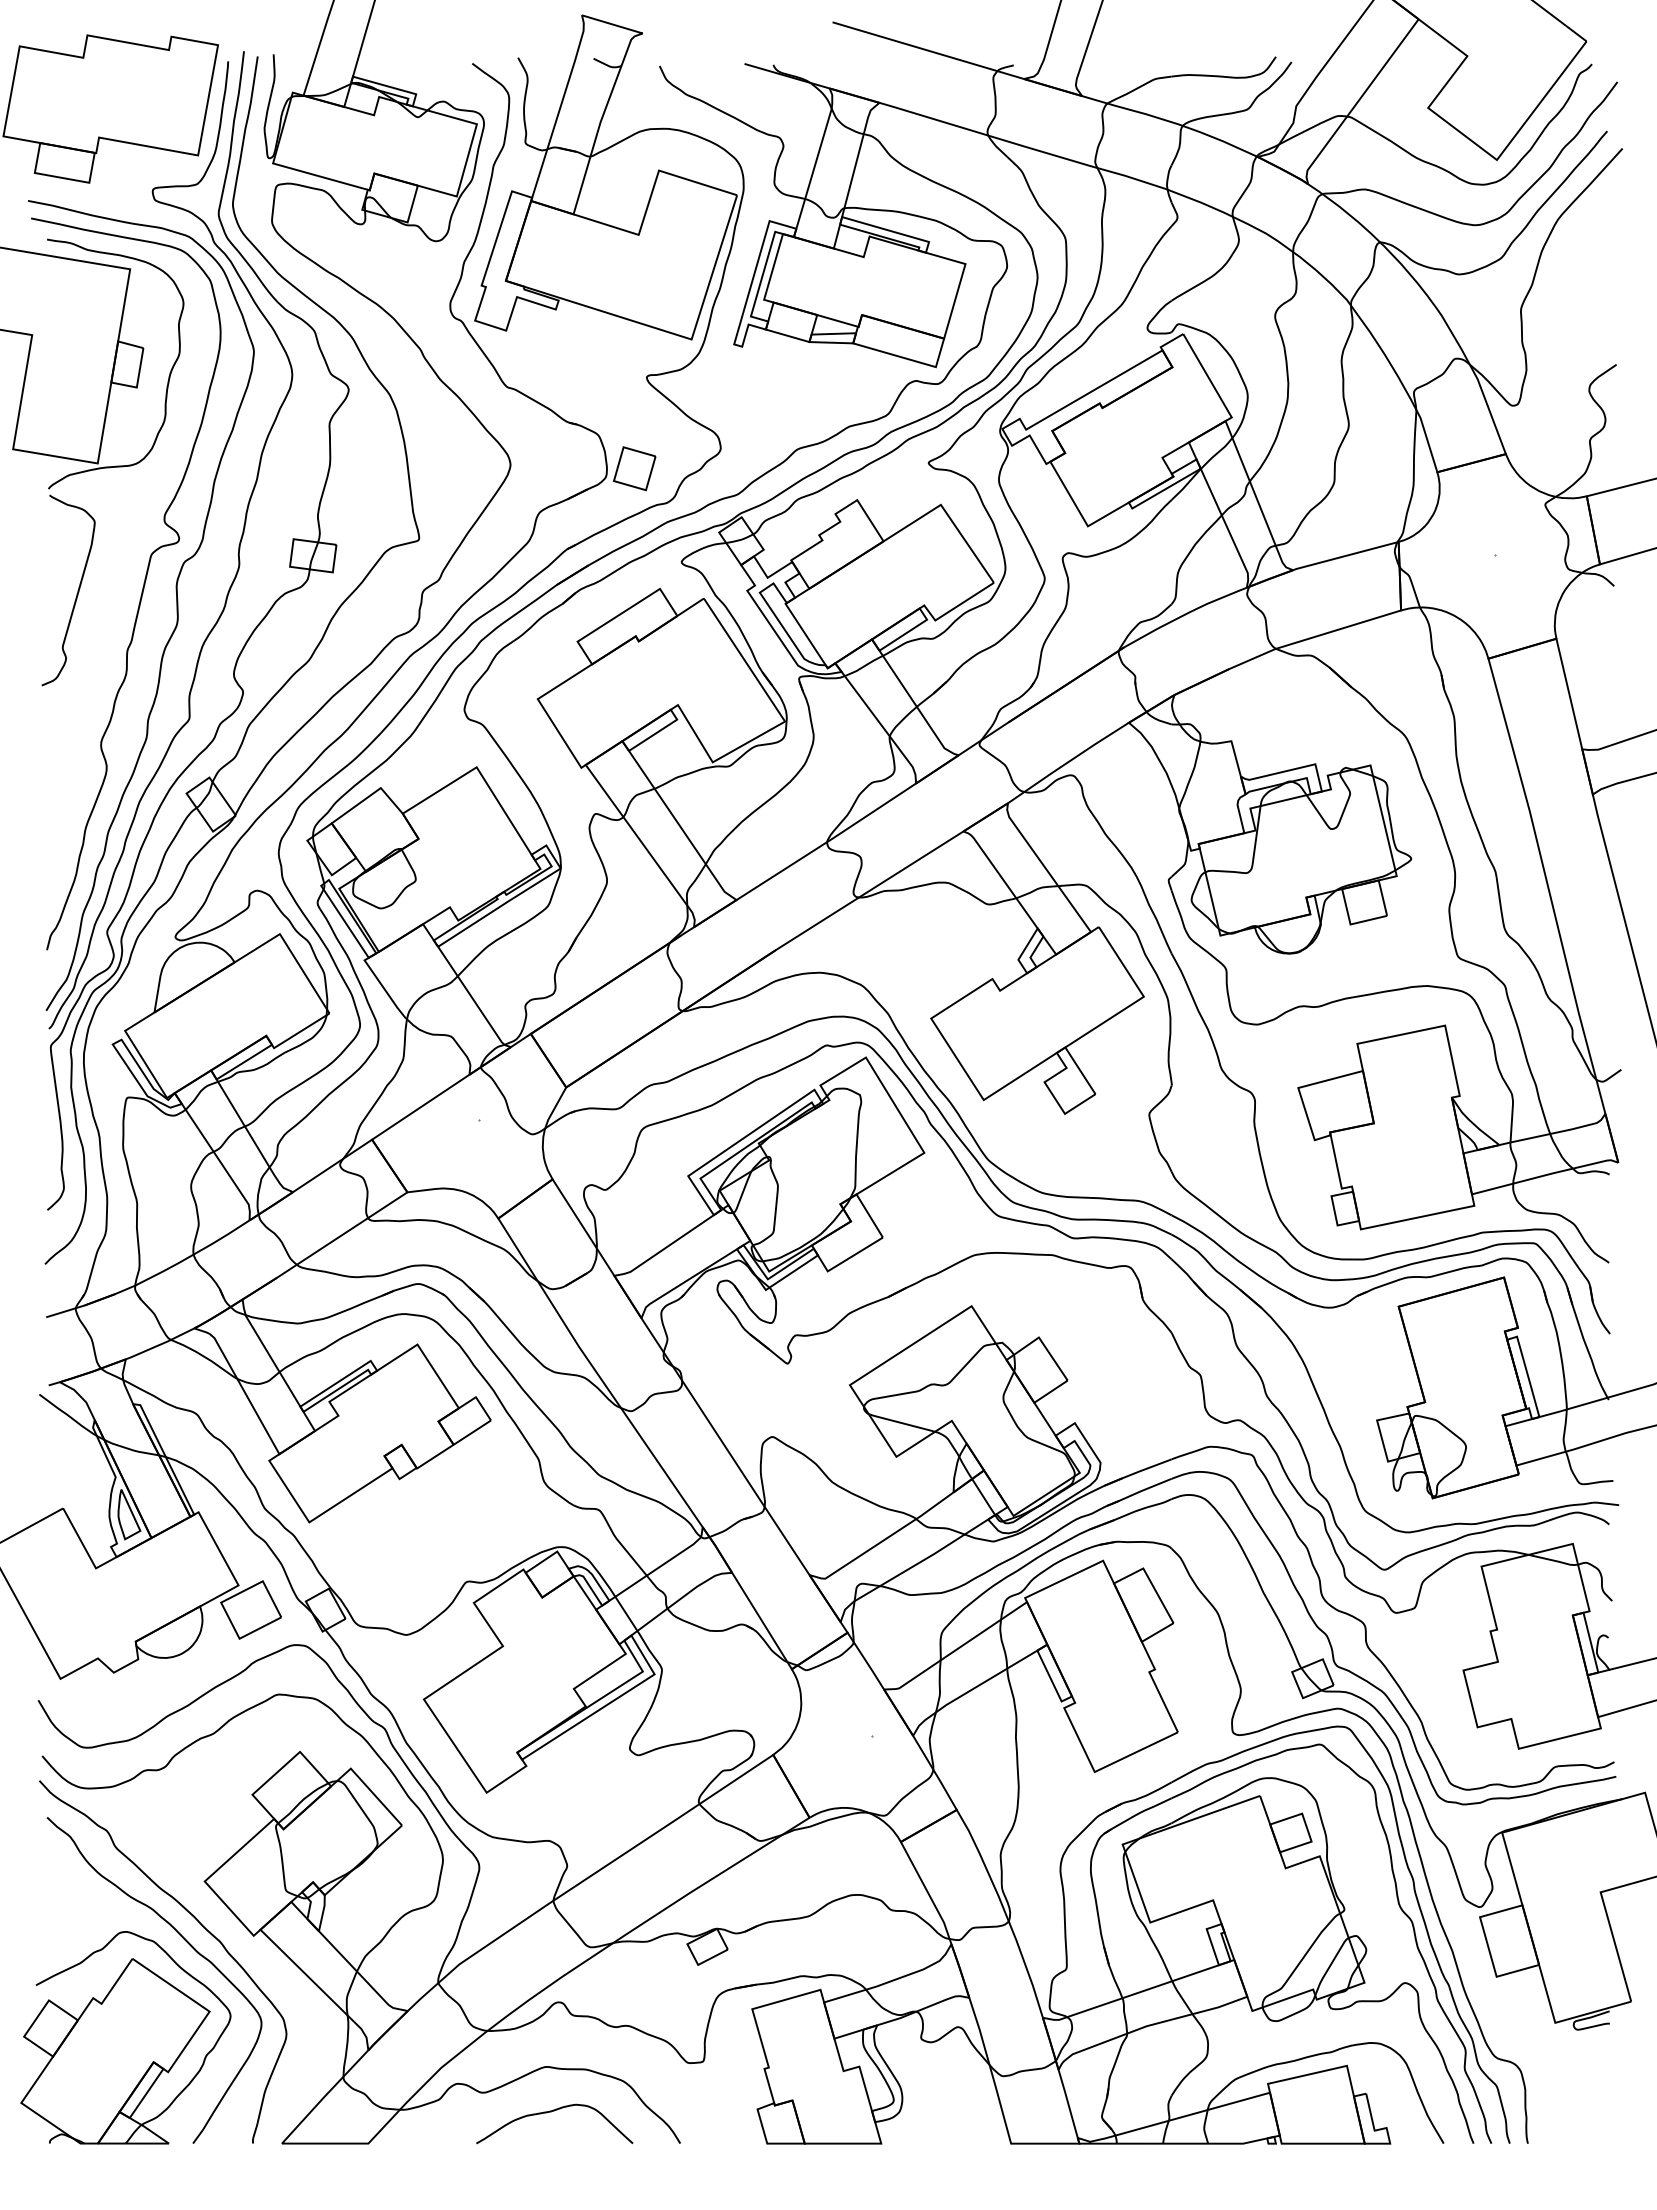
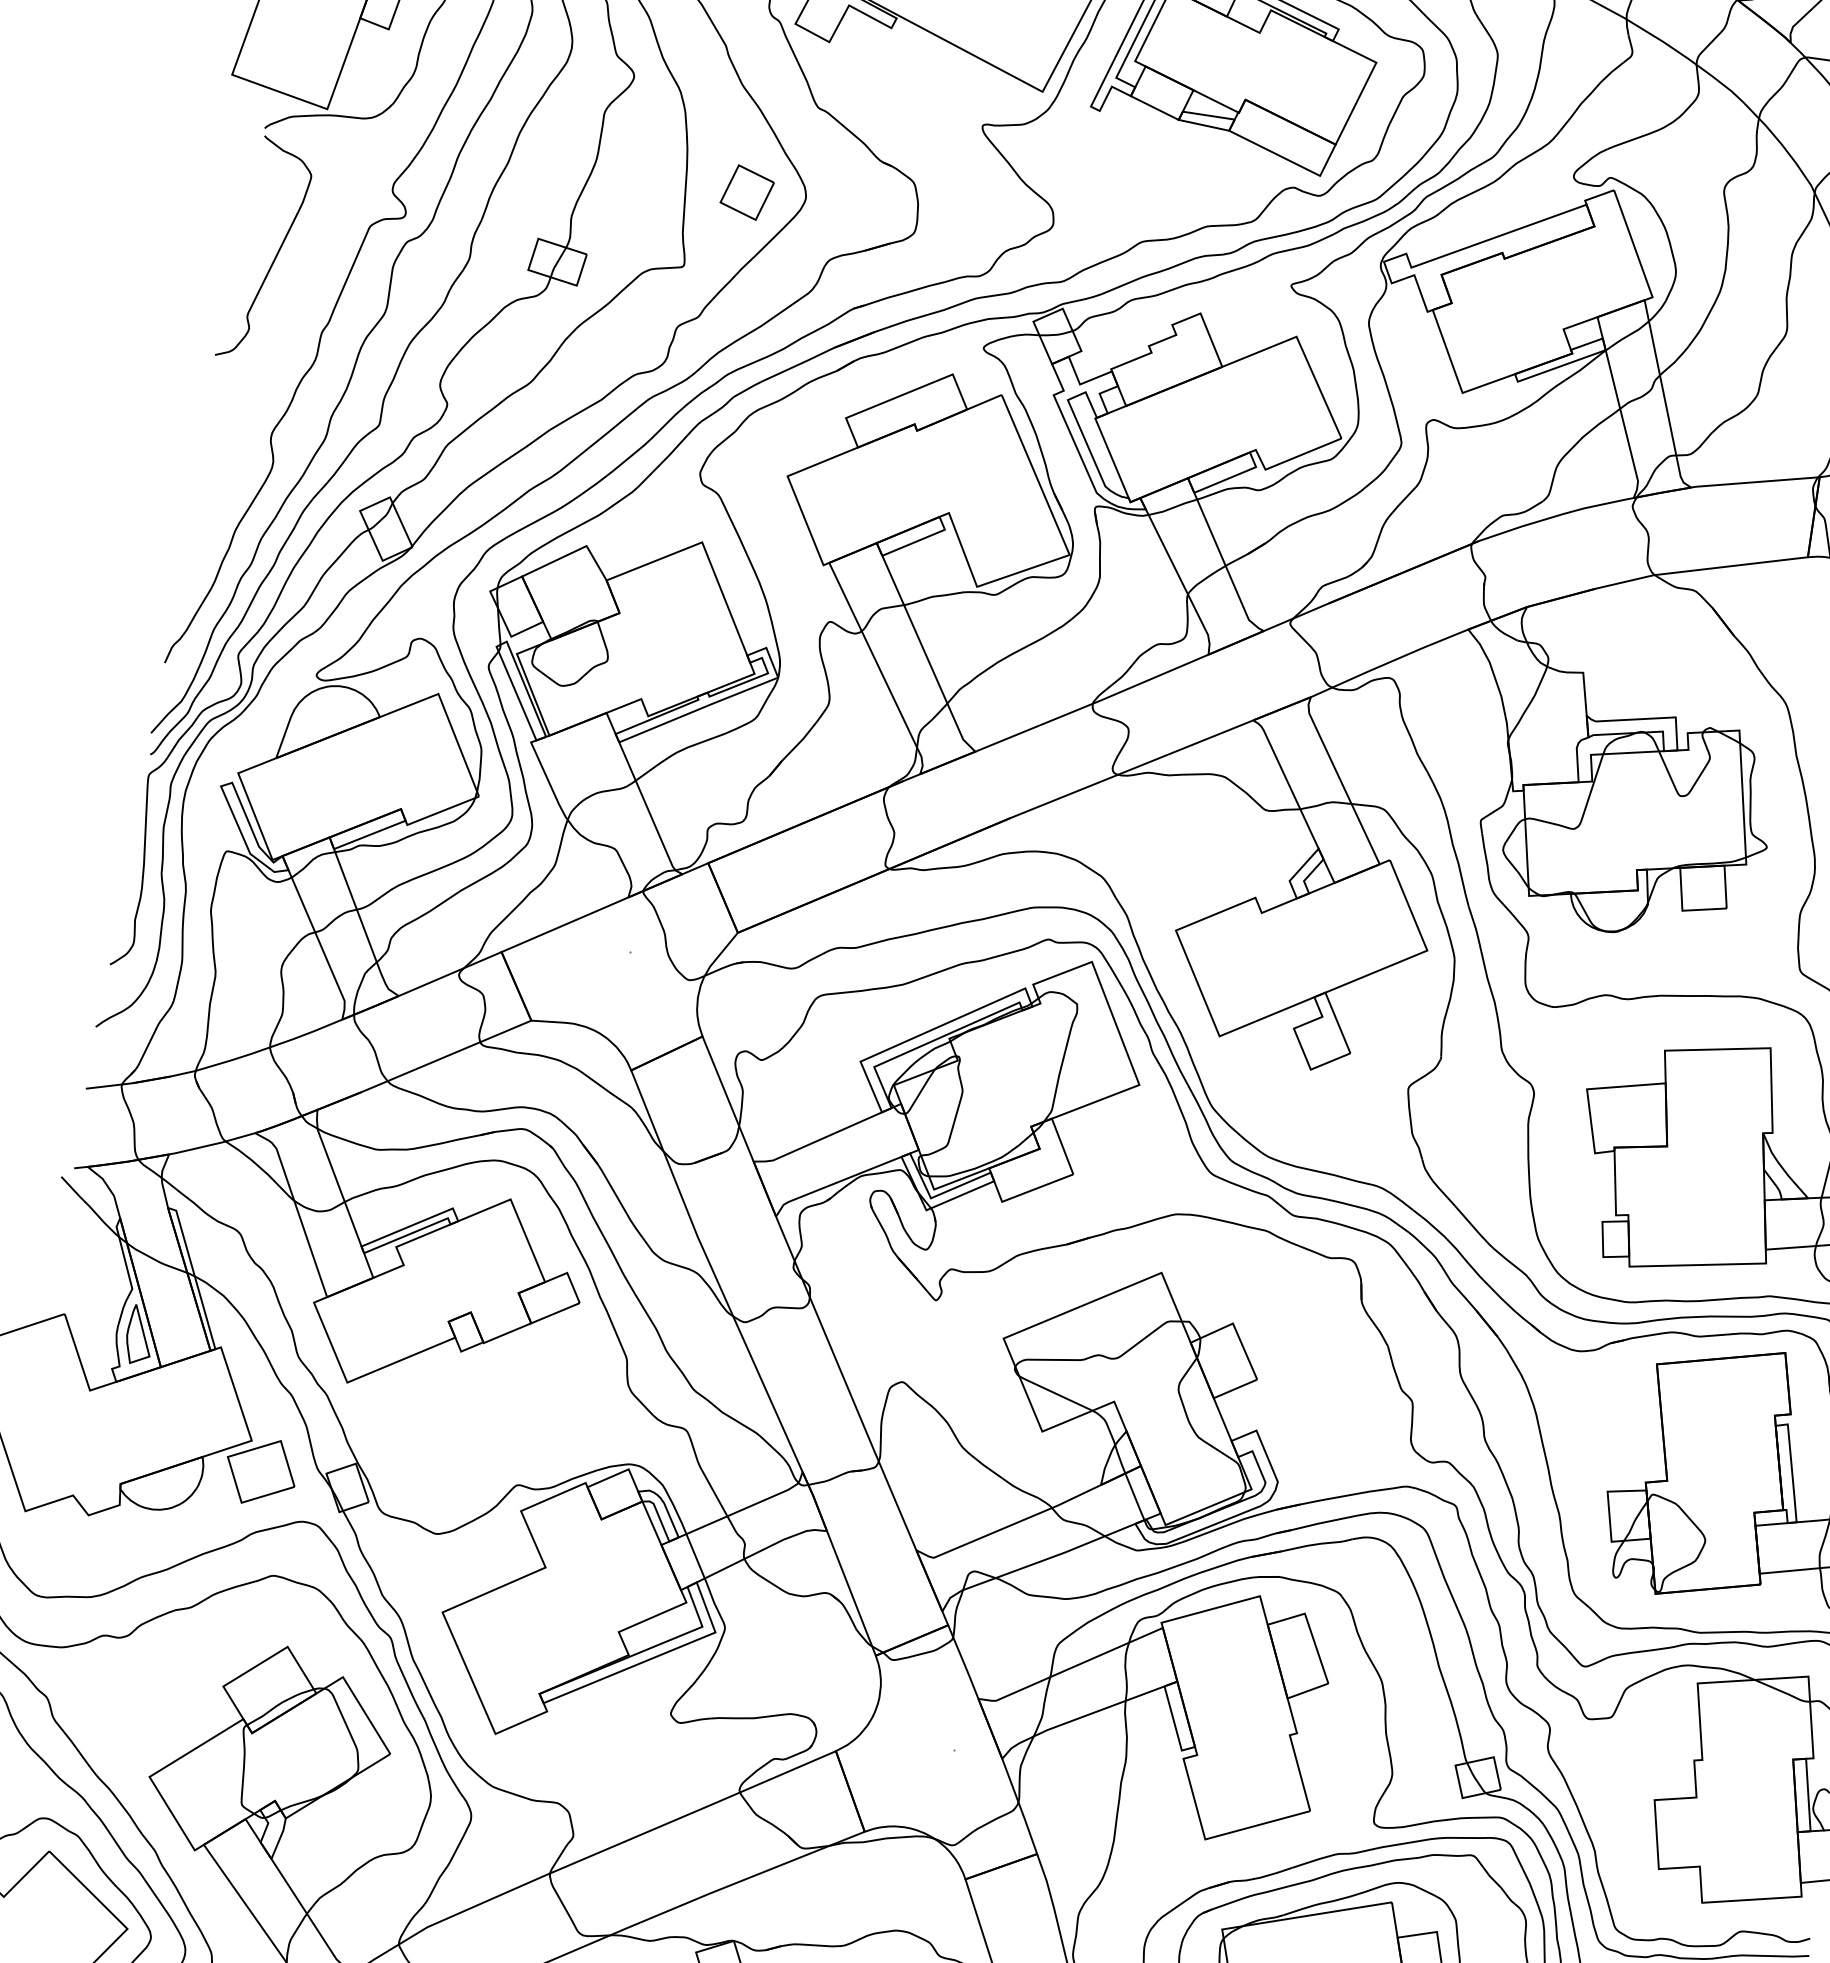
part: (634, 468) -> (747, 192), moved

